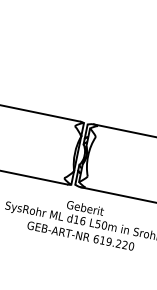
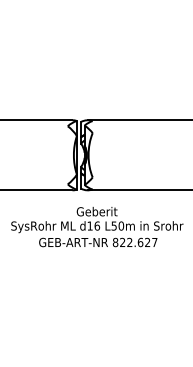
text: (113, 242) -> (134, 242), 619.220 -> 822.627

